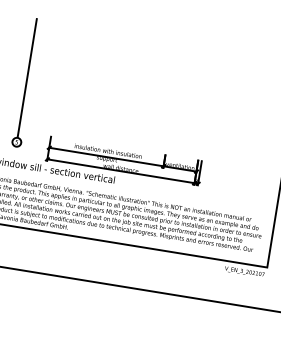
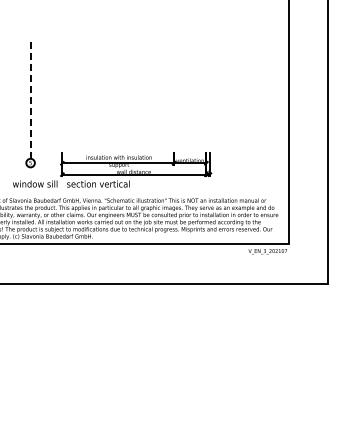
line: (27, 78) -> (30, 100), solid -> dashed

